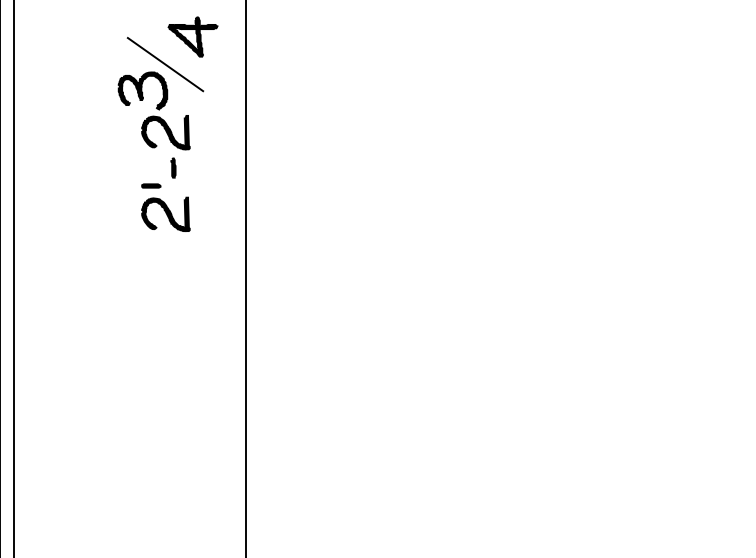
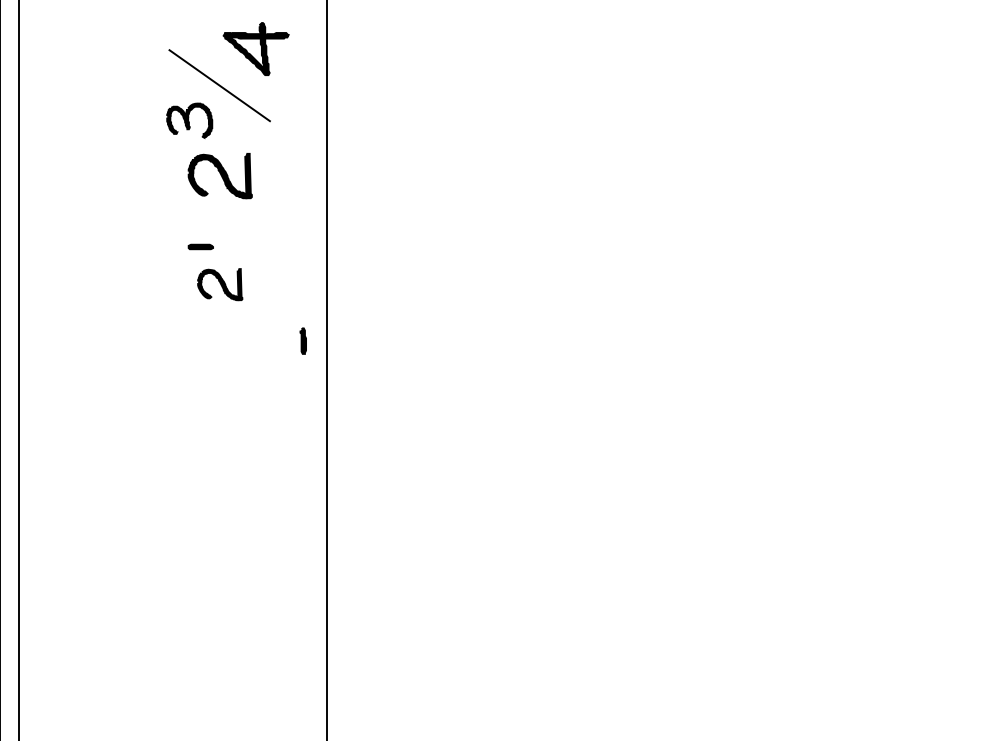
part: (142, 90) -> (189, 120), size x0.7
part: (172, 167) -> (302, 340), moved
part: (165, 214) -> (219, 284), size x0.7

